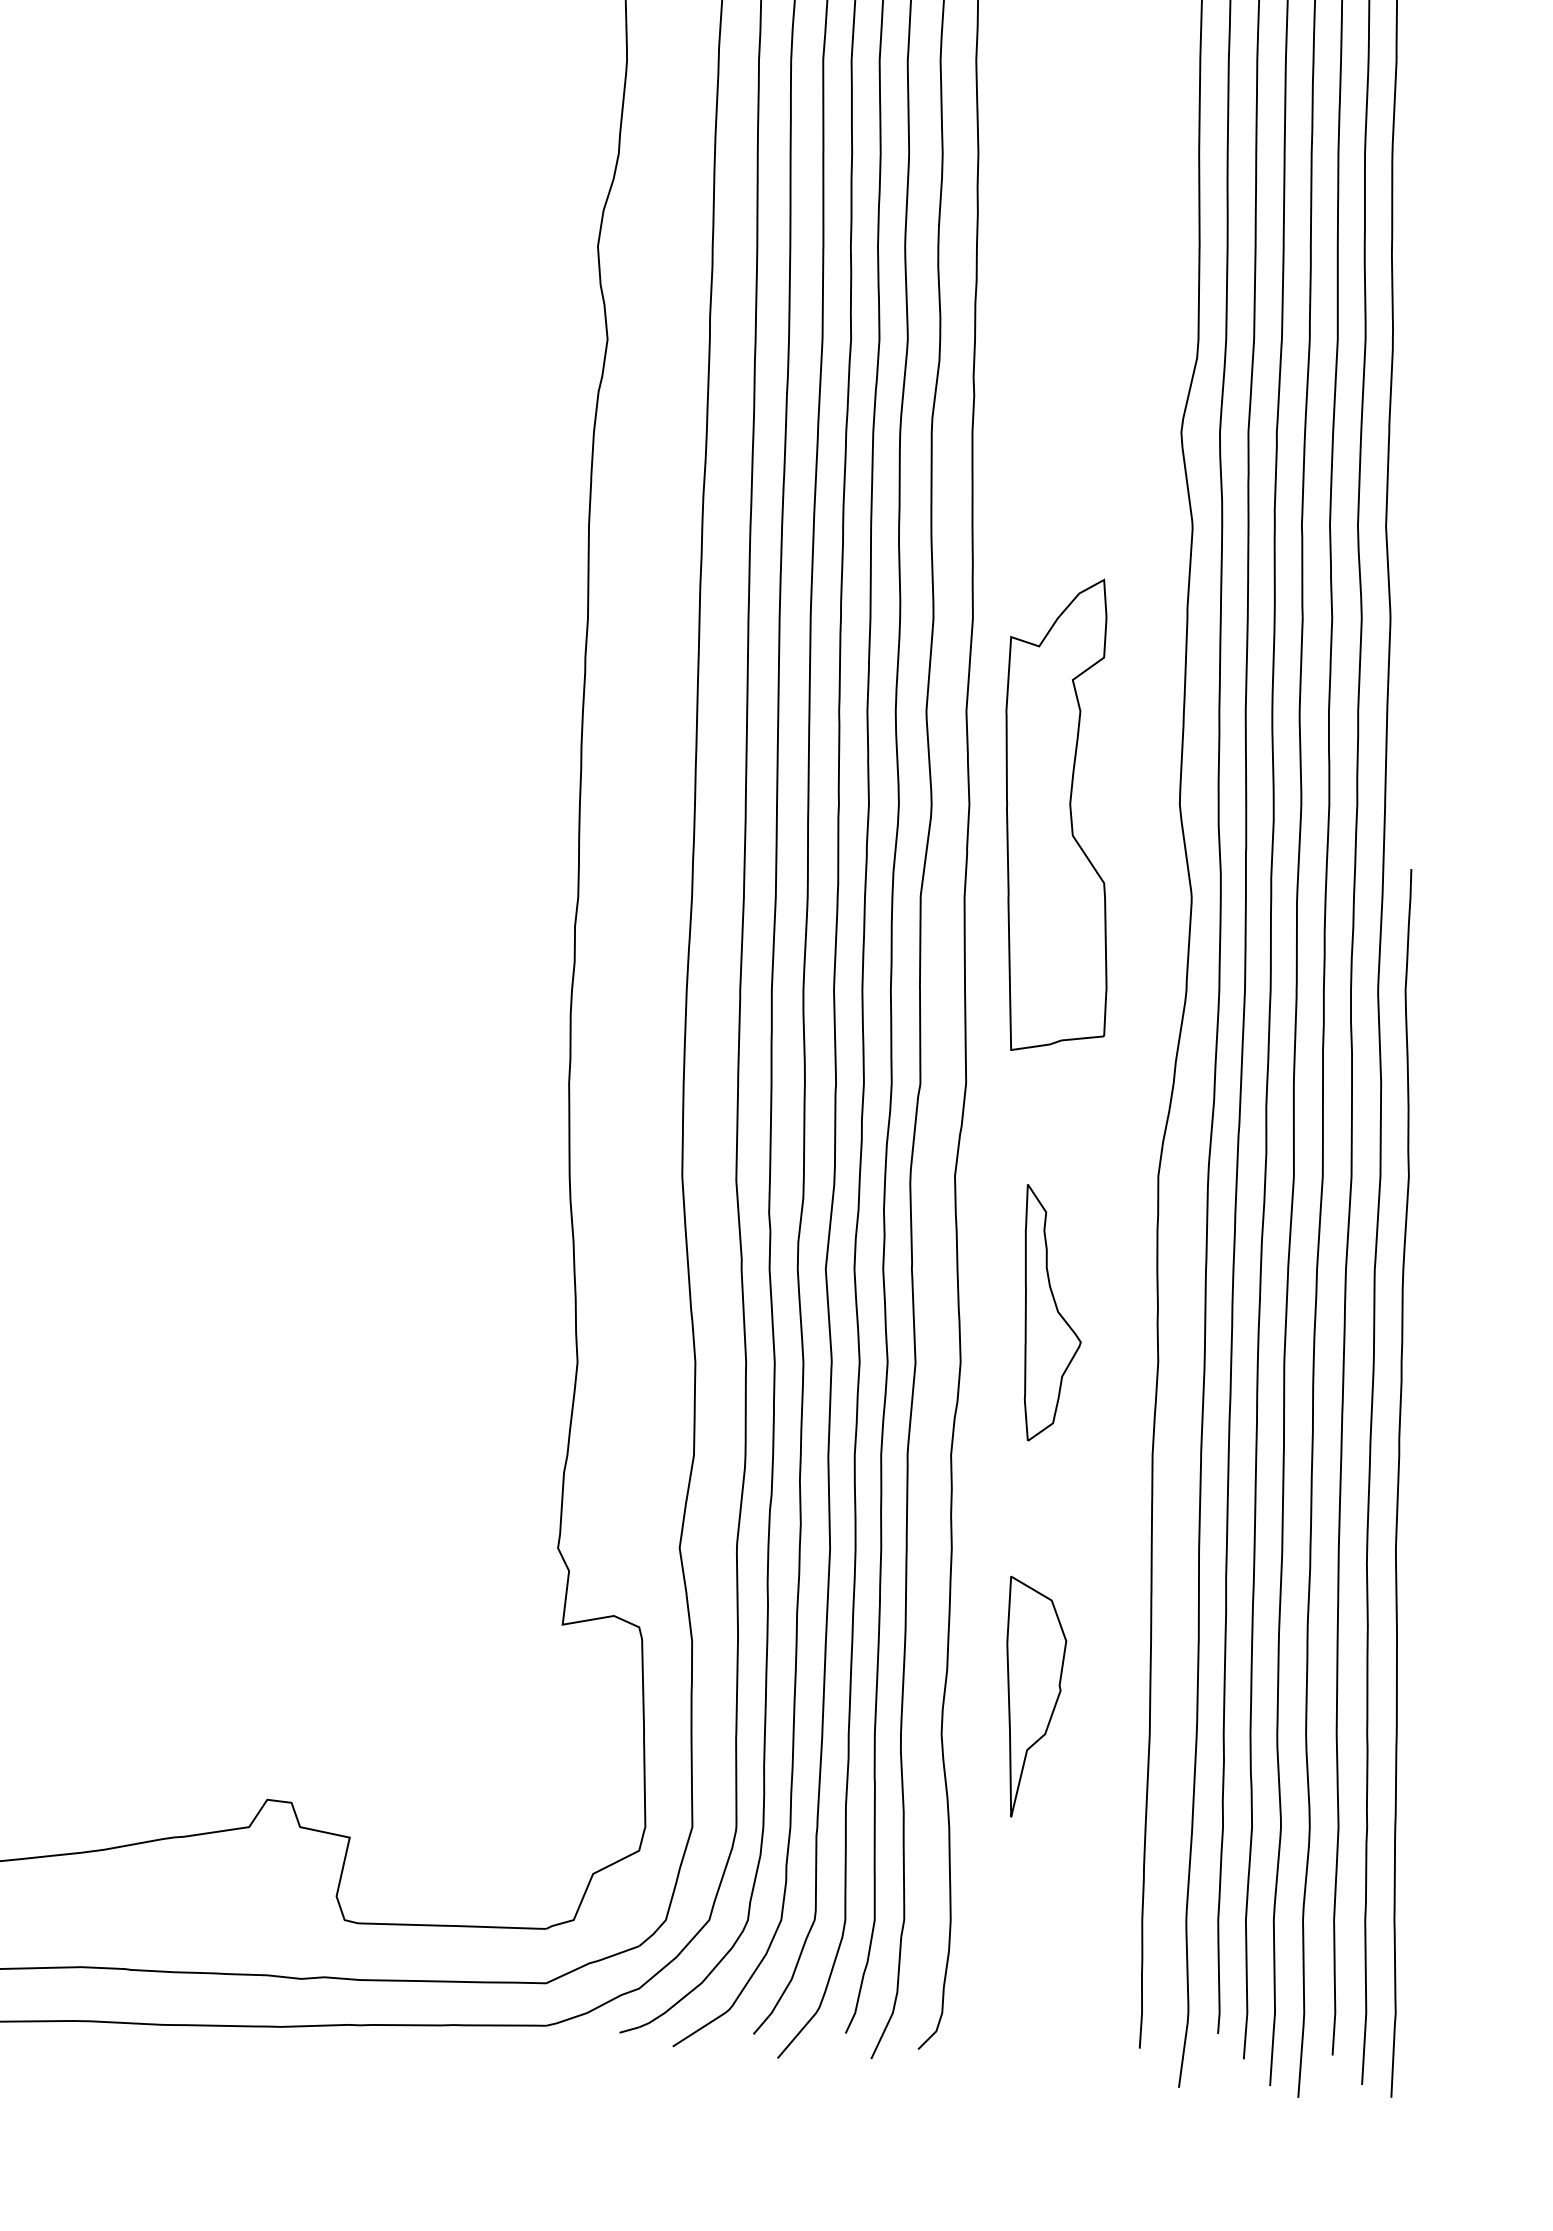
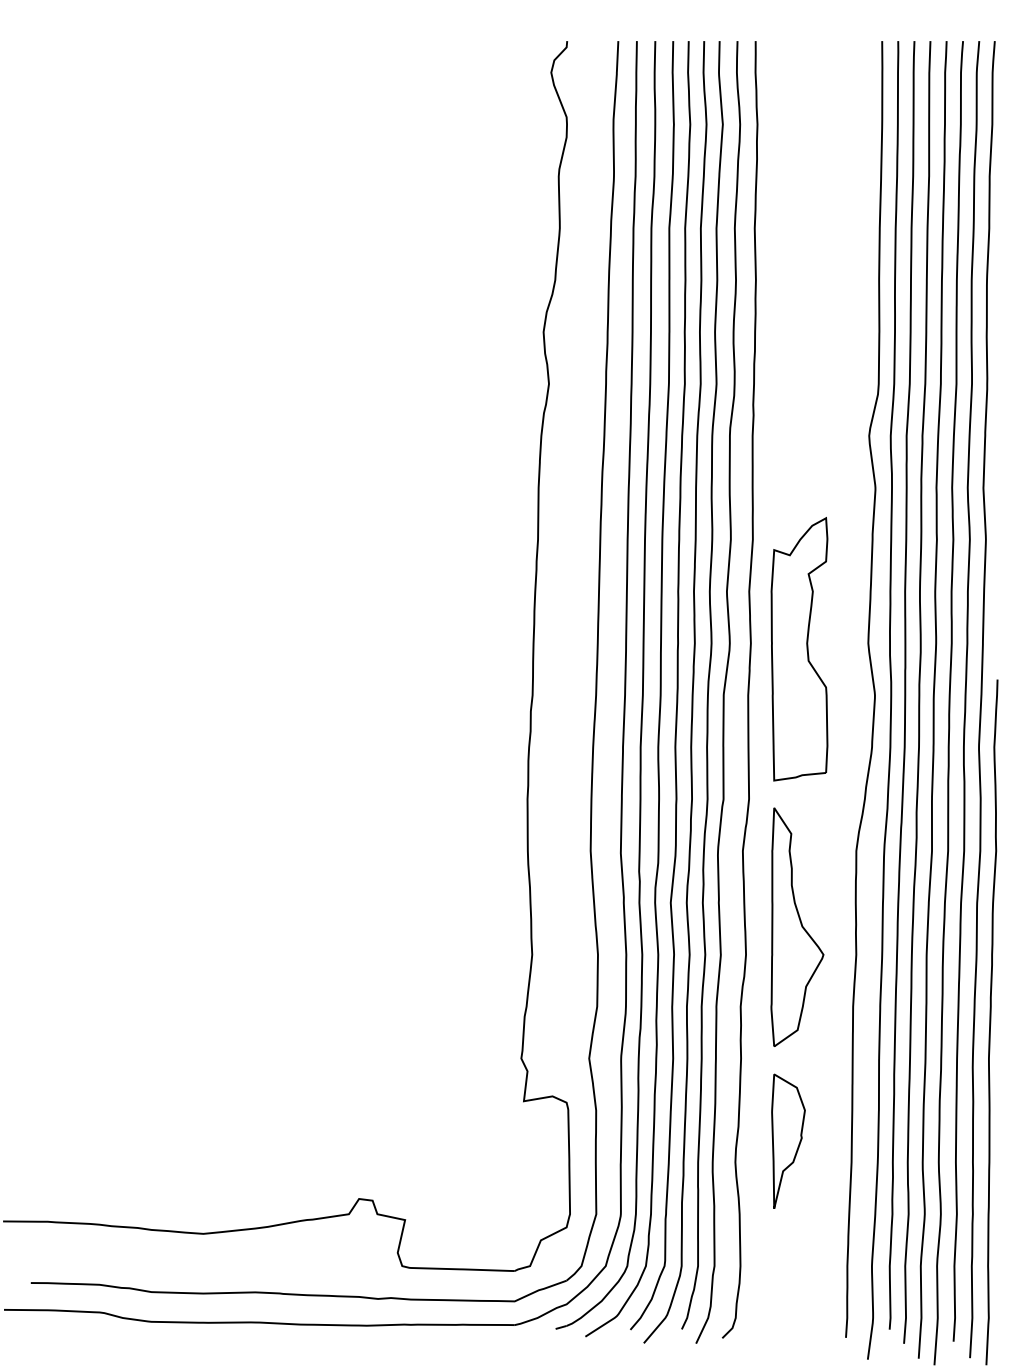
part: (1052, 1311) -> (797, 926), size x1.67

